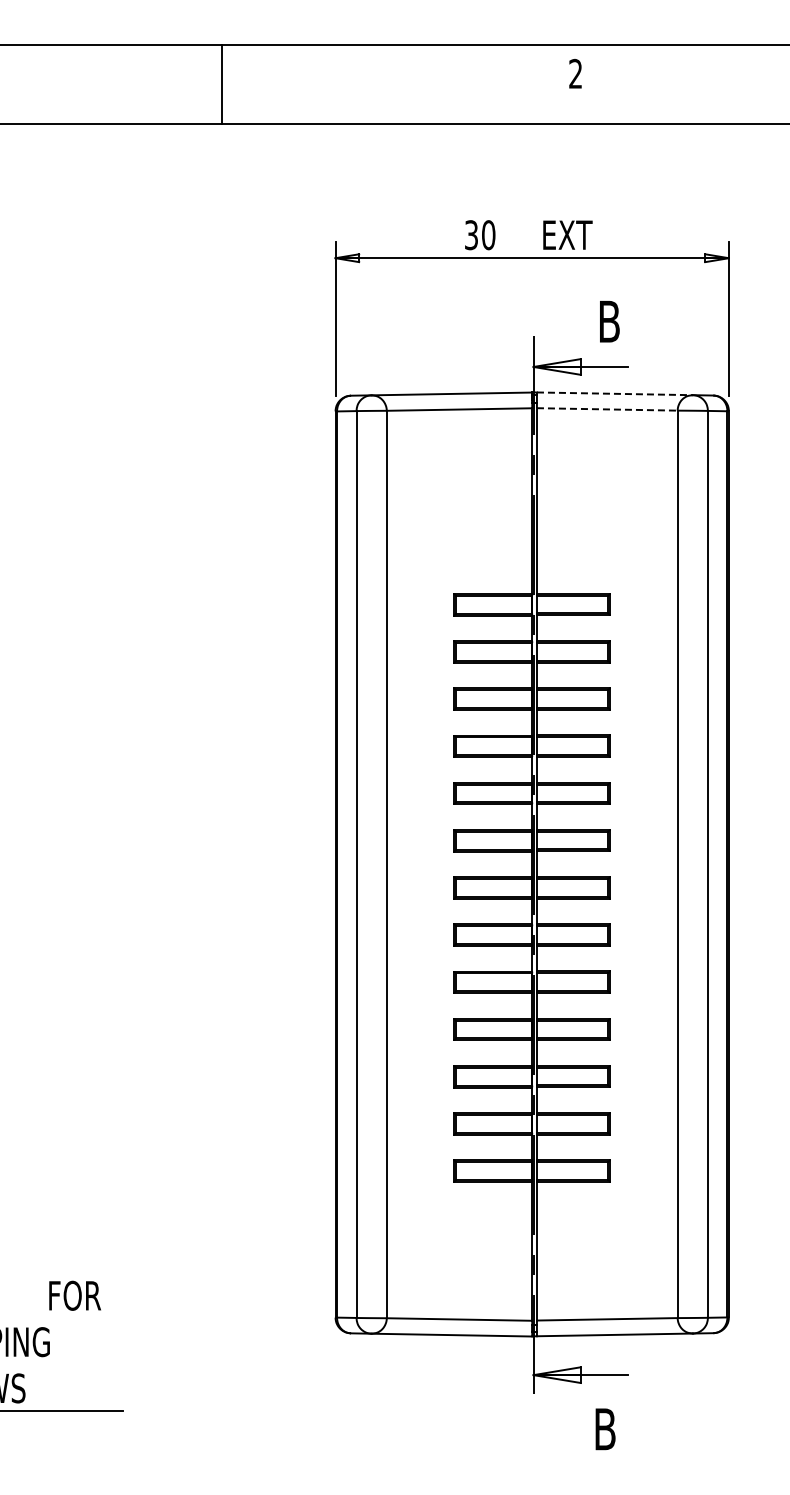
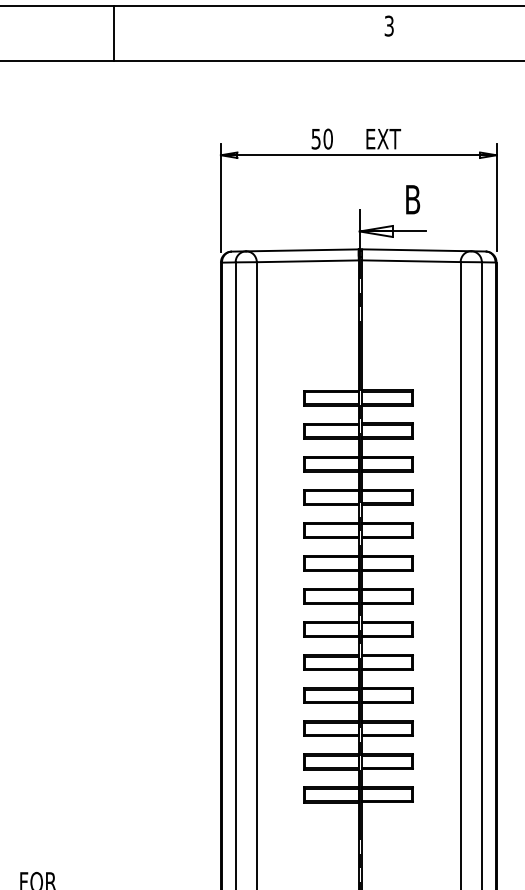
text: (575, 73) -> (389, 25), 2 -> 3
line: (221, 83) -> (113, 32), moved
text: (471, 234) -> (316, 138), 30 -> 50
line: (614, 393) -> (416, 250), dashed -> solid
line: (607, 409) -> (411, 261), dashed -> solid

